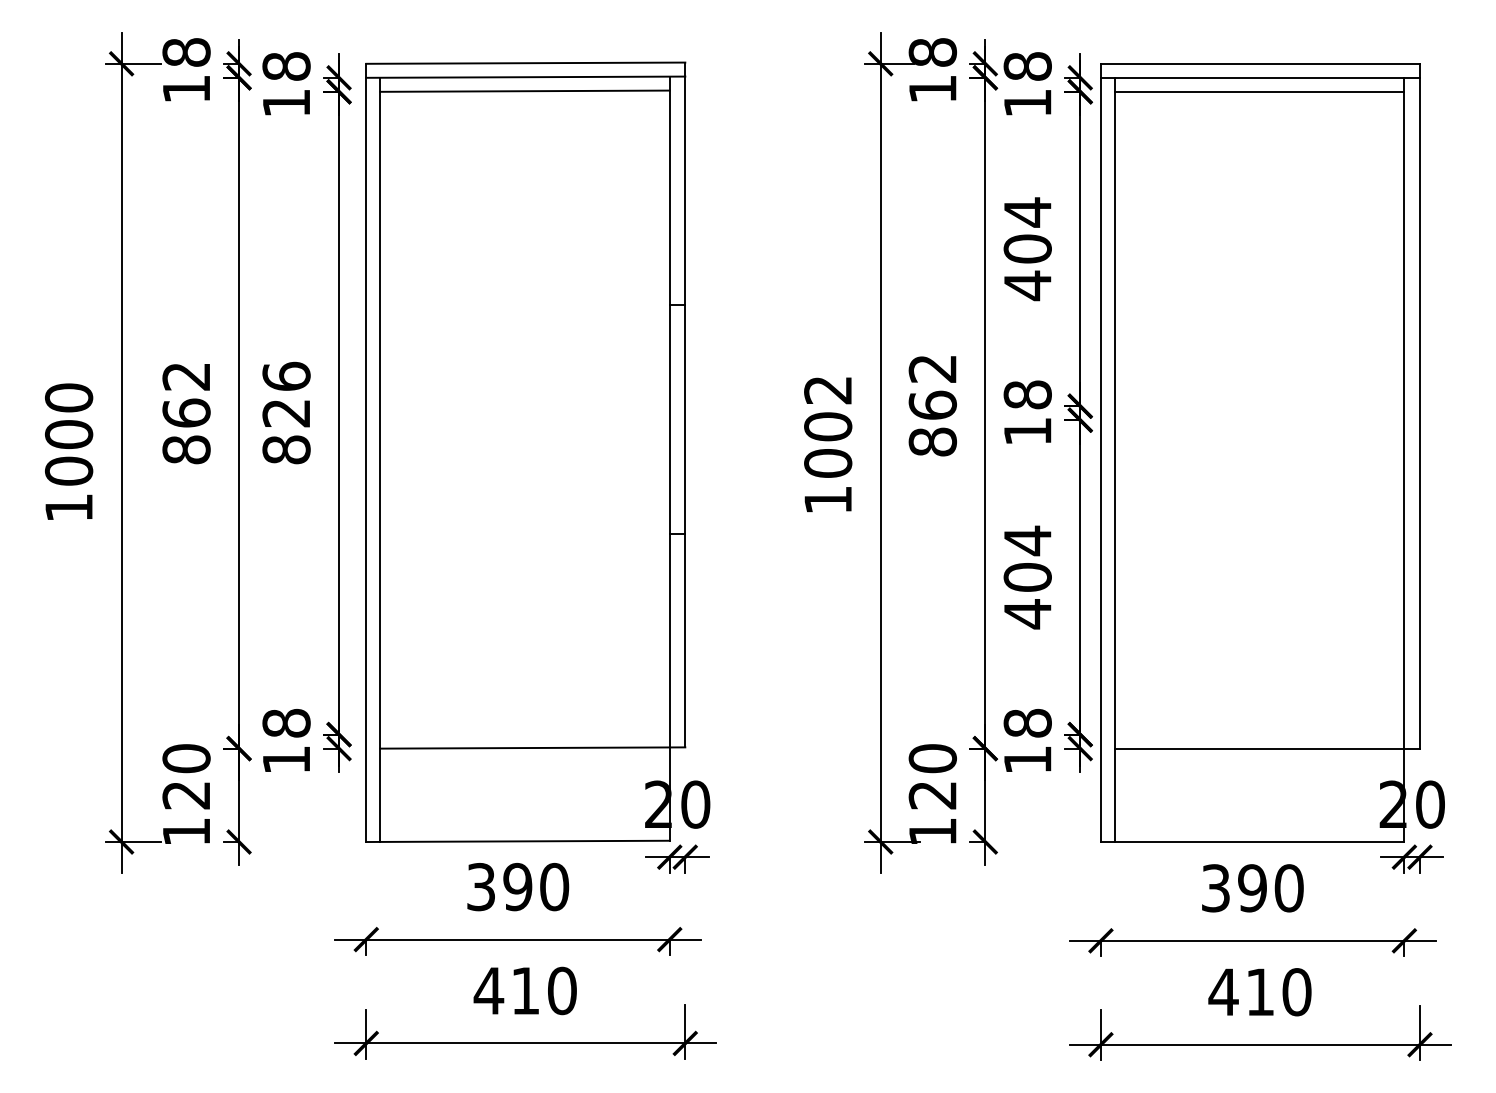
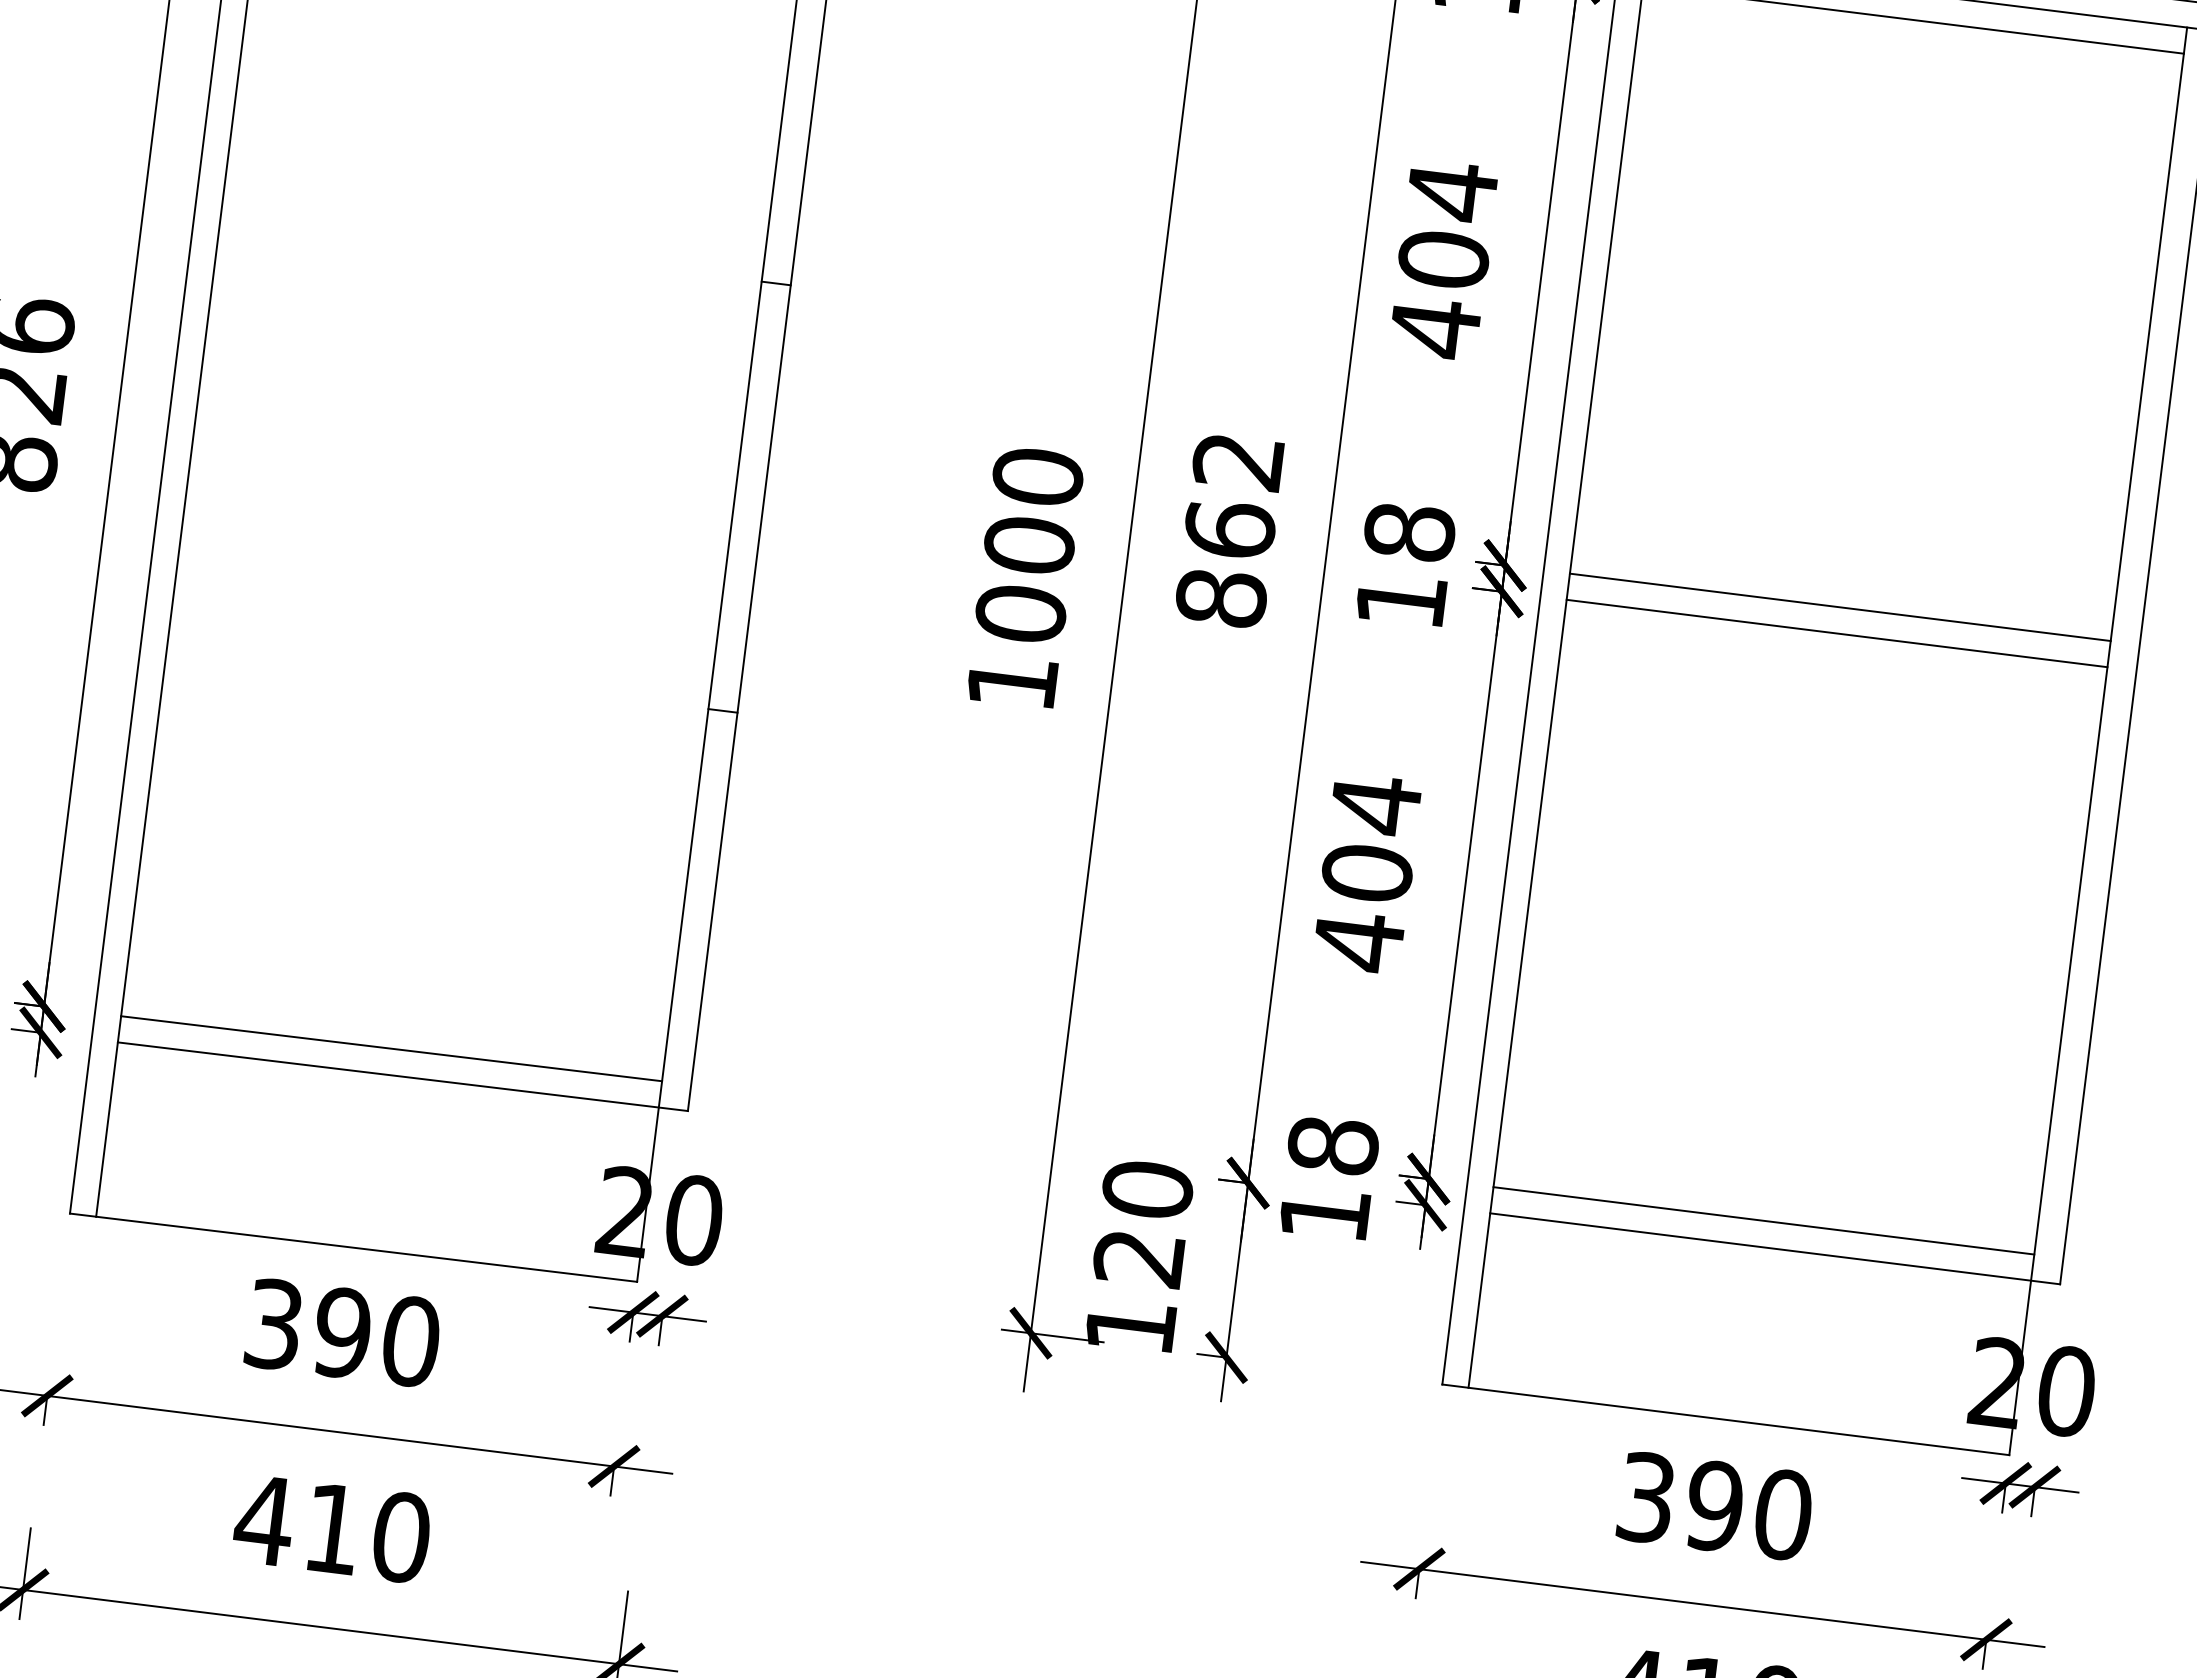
text: (828, 389) -> (1038, 475), 1002 -> 1000
line: (1259, 406) -> (1839, 607), added
line: (1259, 420) -> (1836, 633), added
line: (524, 733) -> (390, 1047), added
line: (1259, 734) -> (1763, 1220), added

